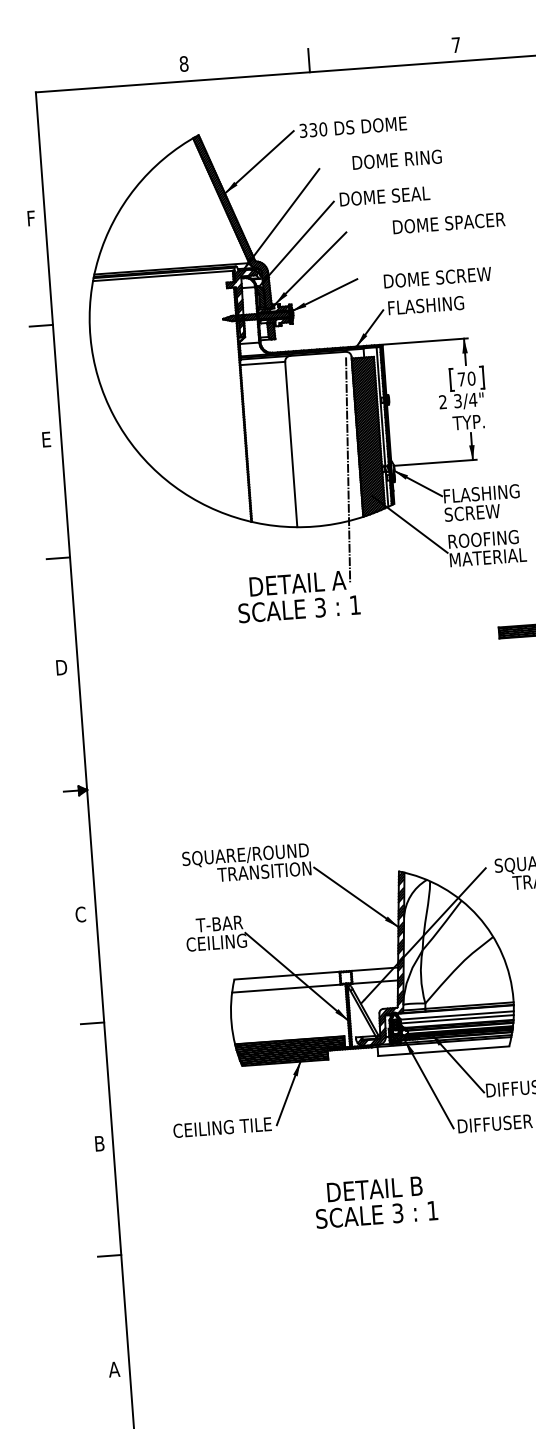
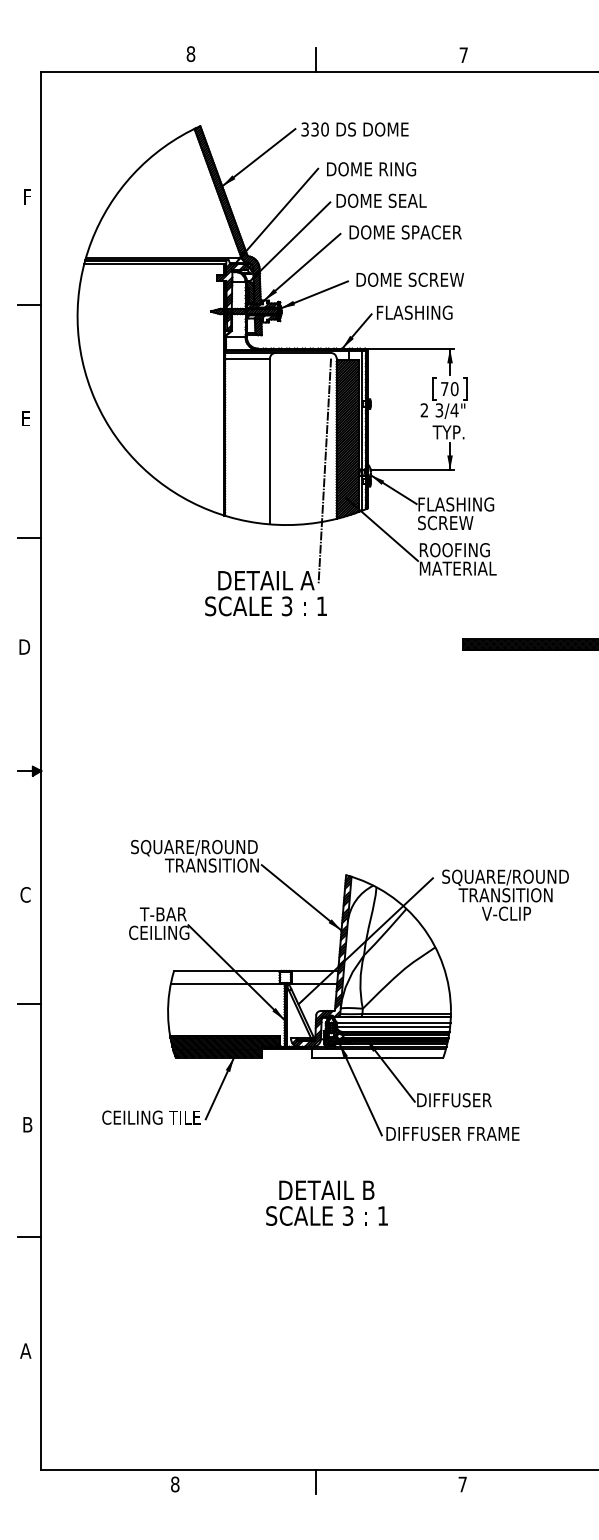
text: (397, 160) -> (371, 169), moved
text: (448, 223) -> (405, 232), moved
text: (436, 277) -> (409, 279), moved
text: (375, 1201) -> (326, 1202), moved

